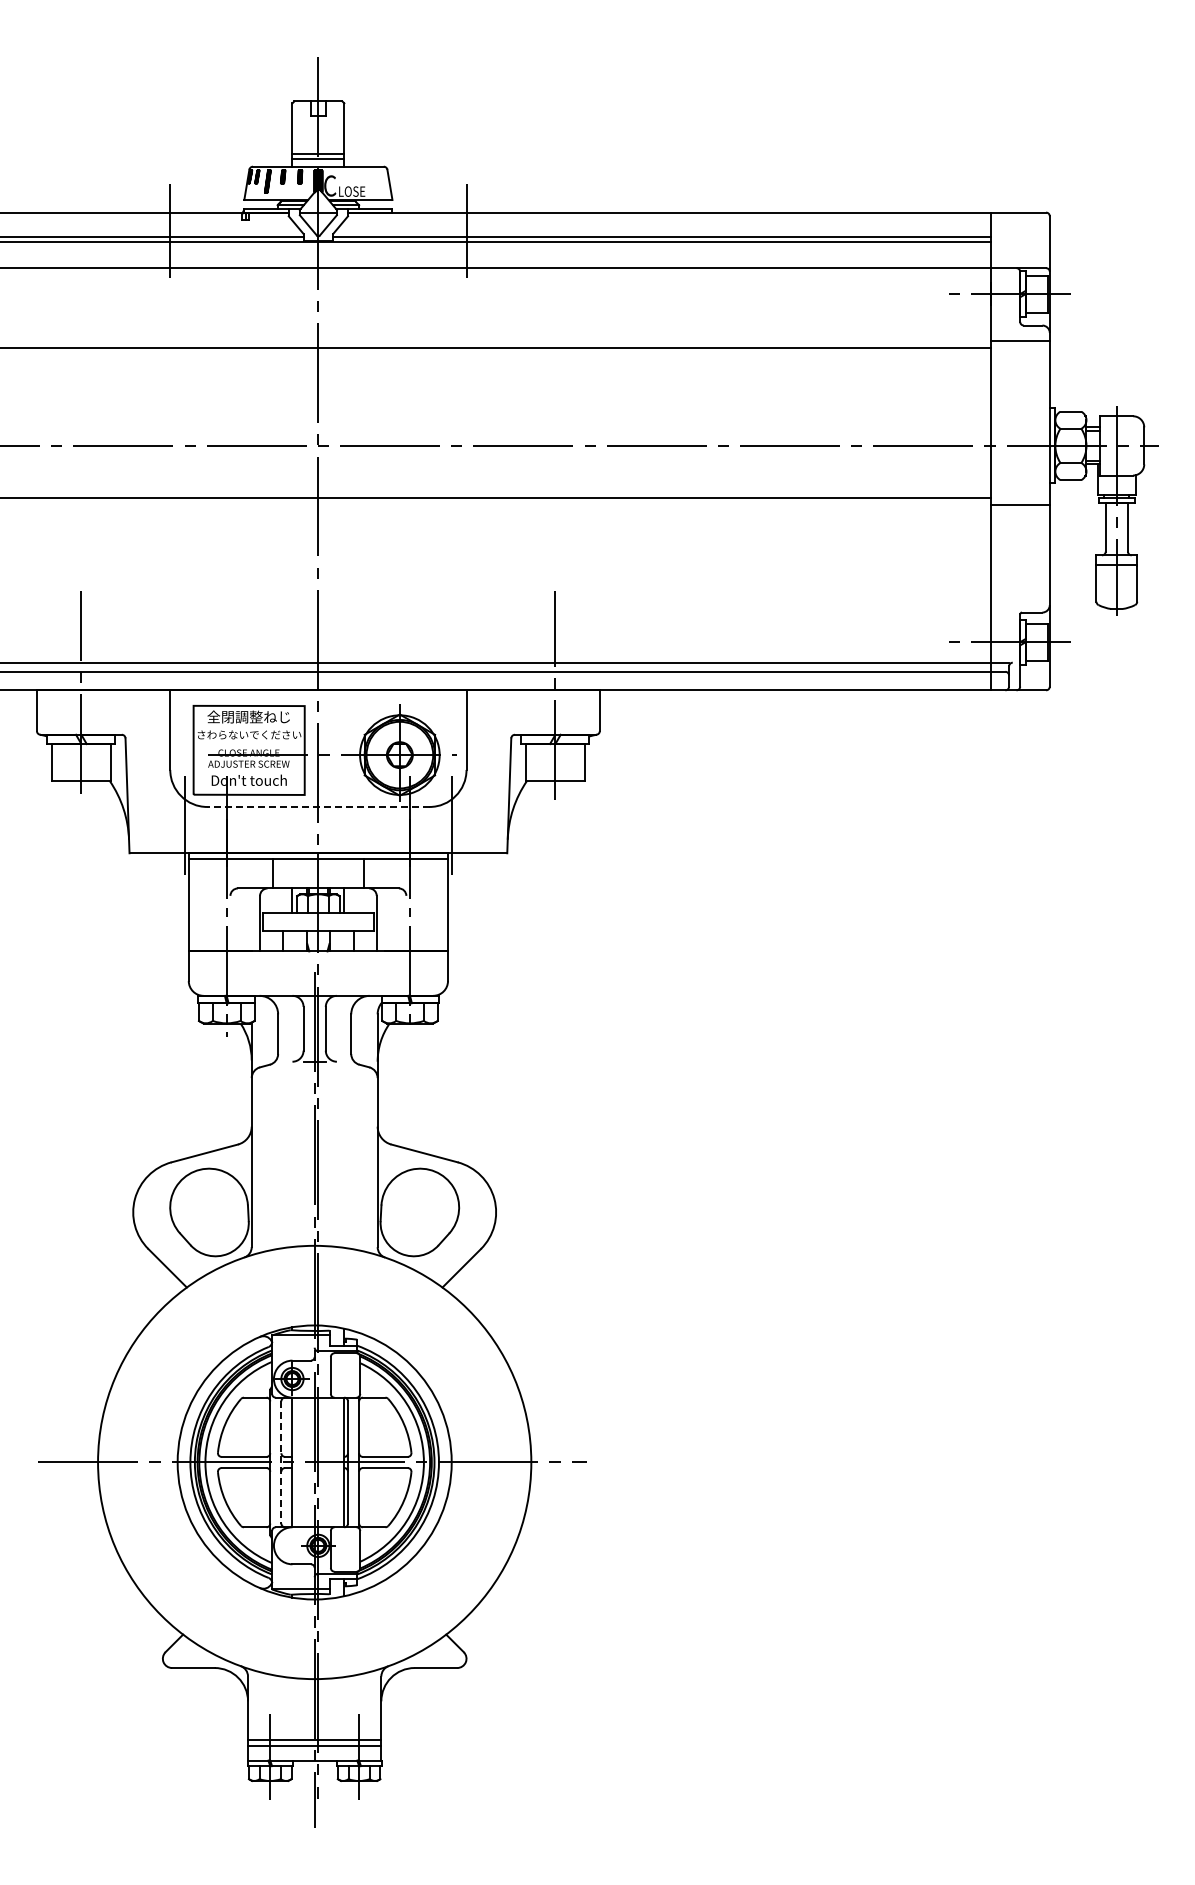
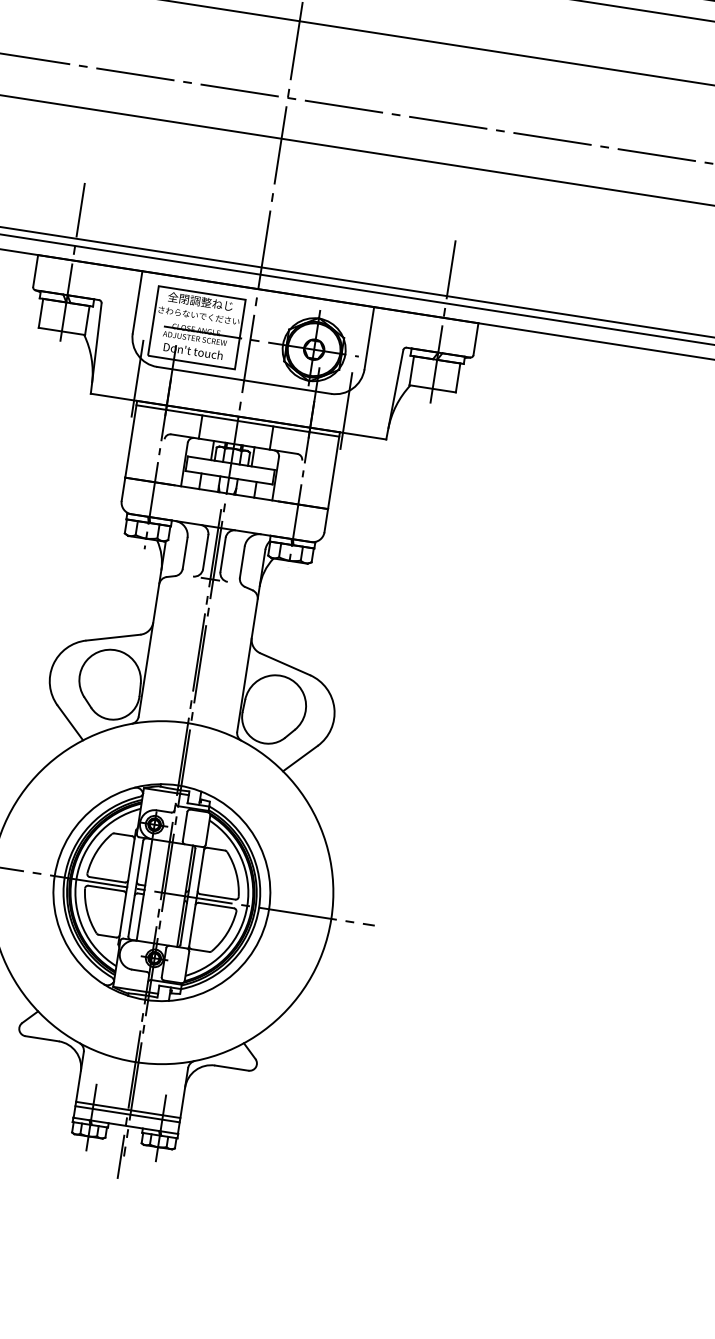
line: (317, 806) -> (243, 379), dashed -> solid
line: (281, 1462) -> (135, 888), dashed -> solid

